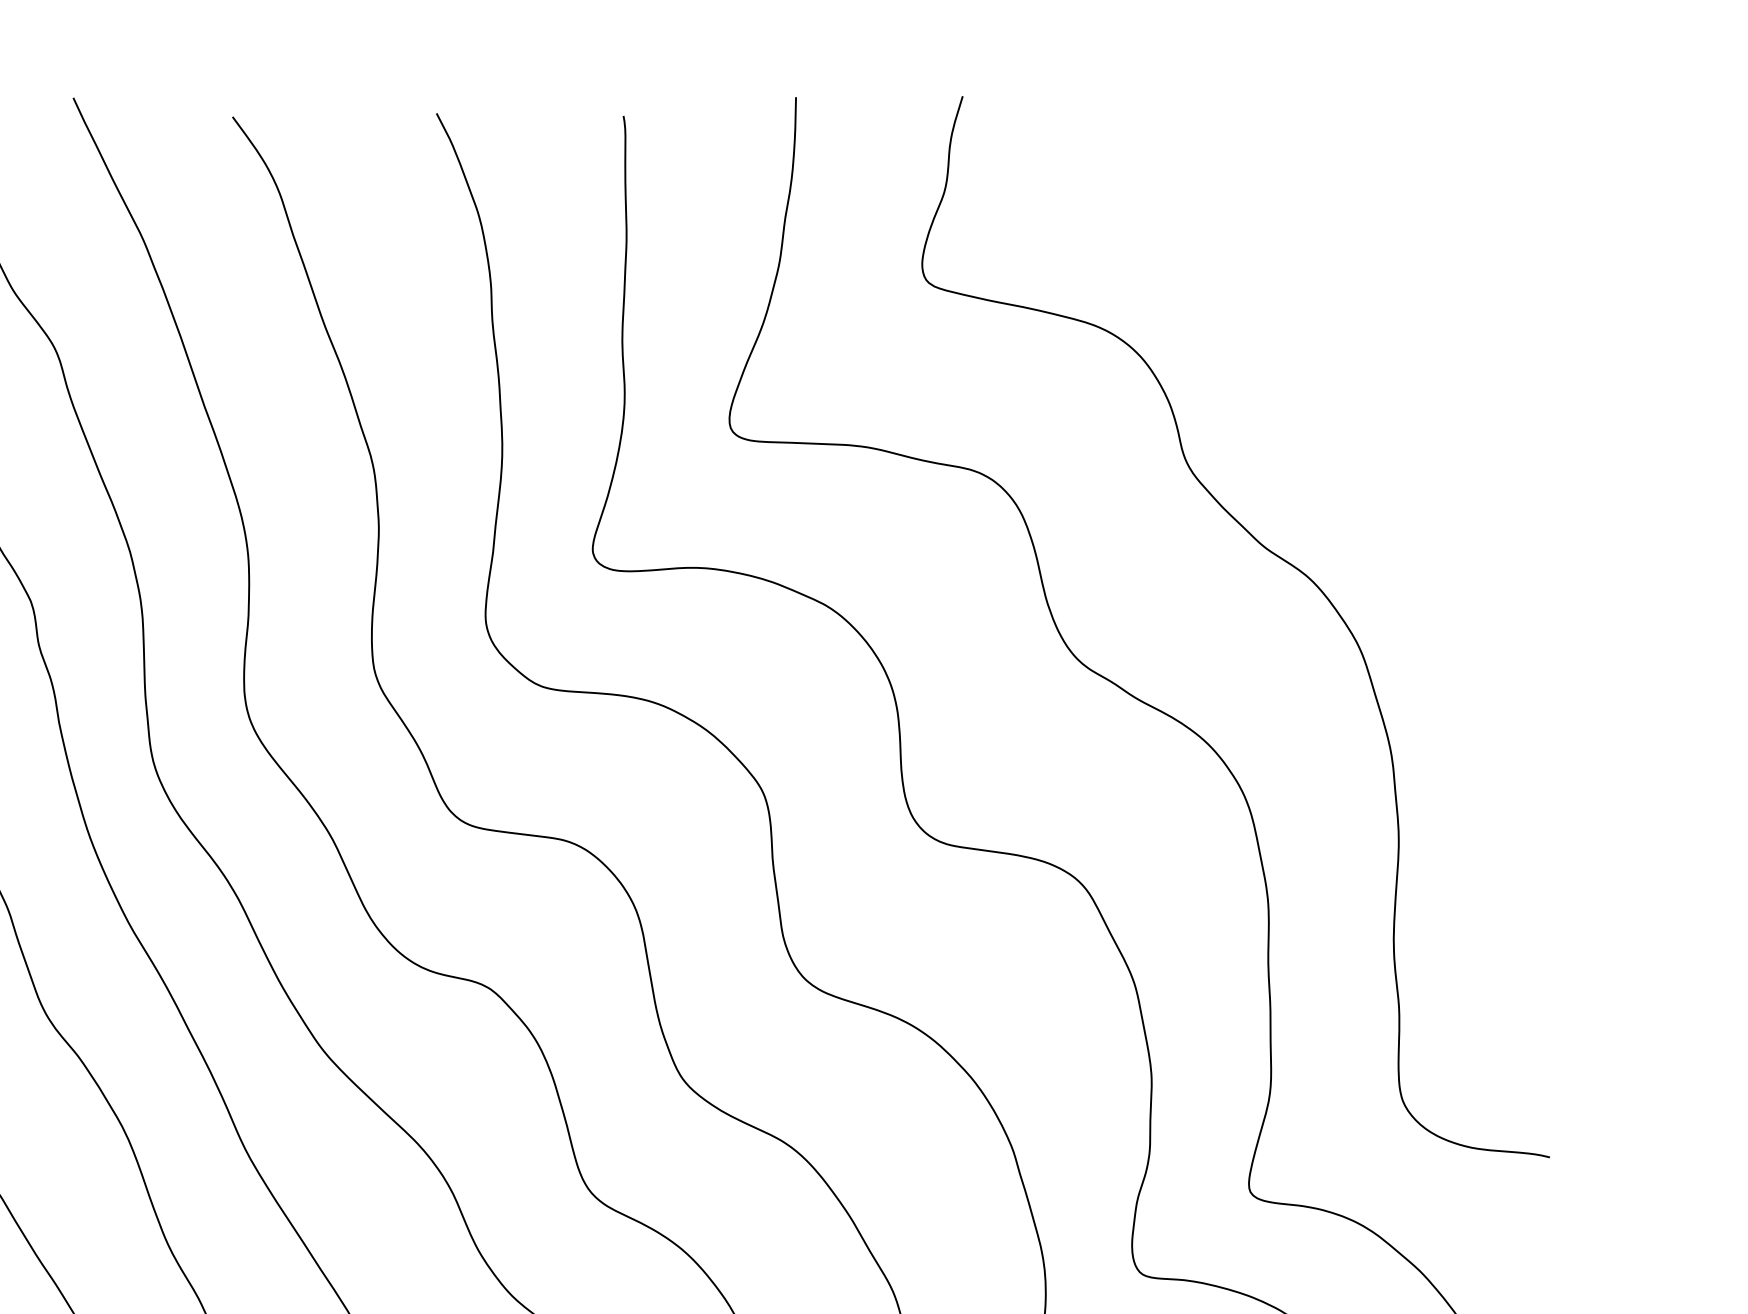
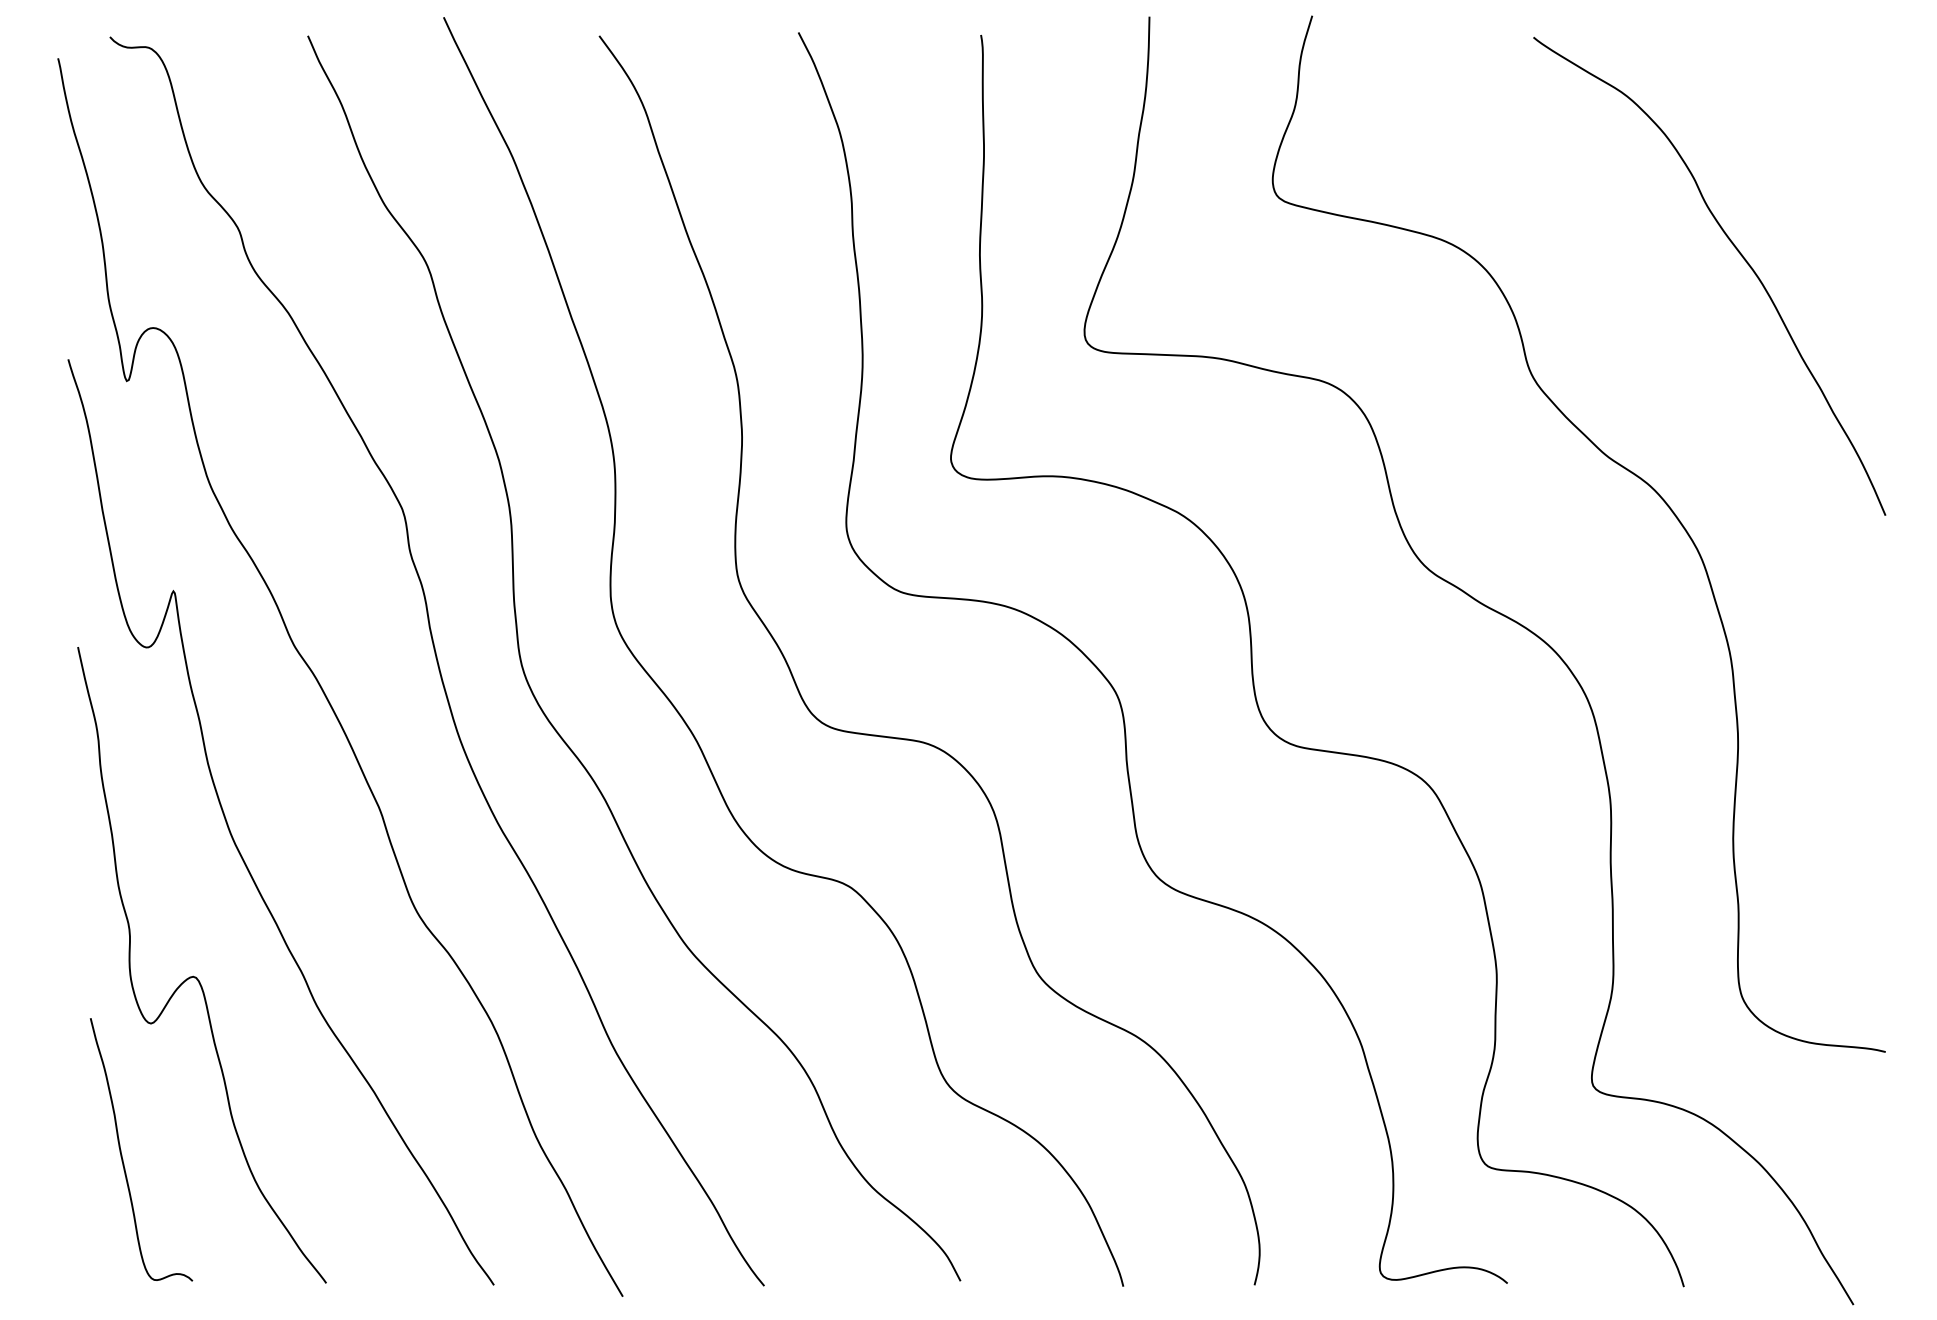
curve: (1397, 336) -> (1736, 250), added

